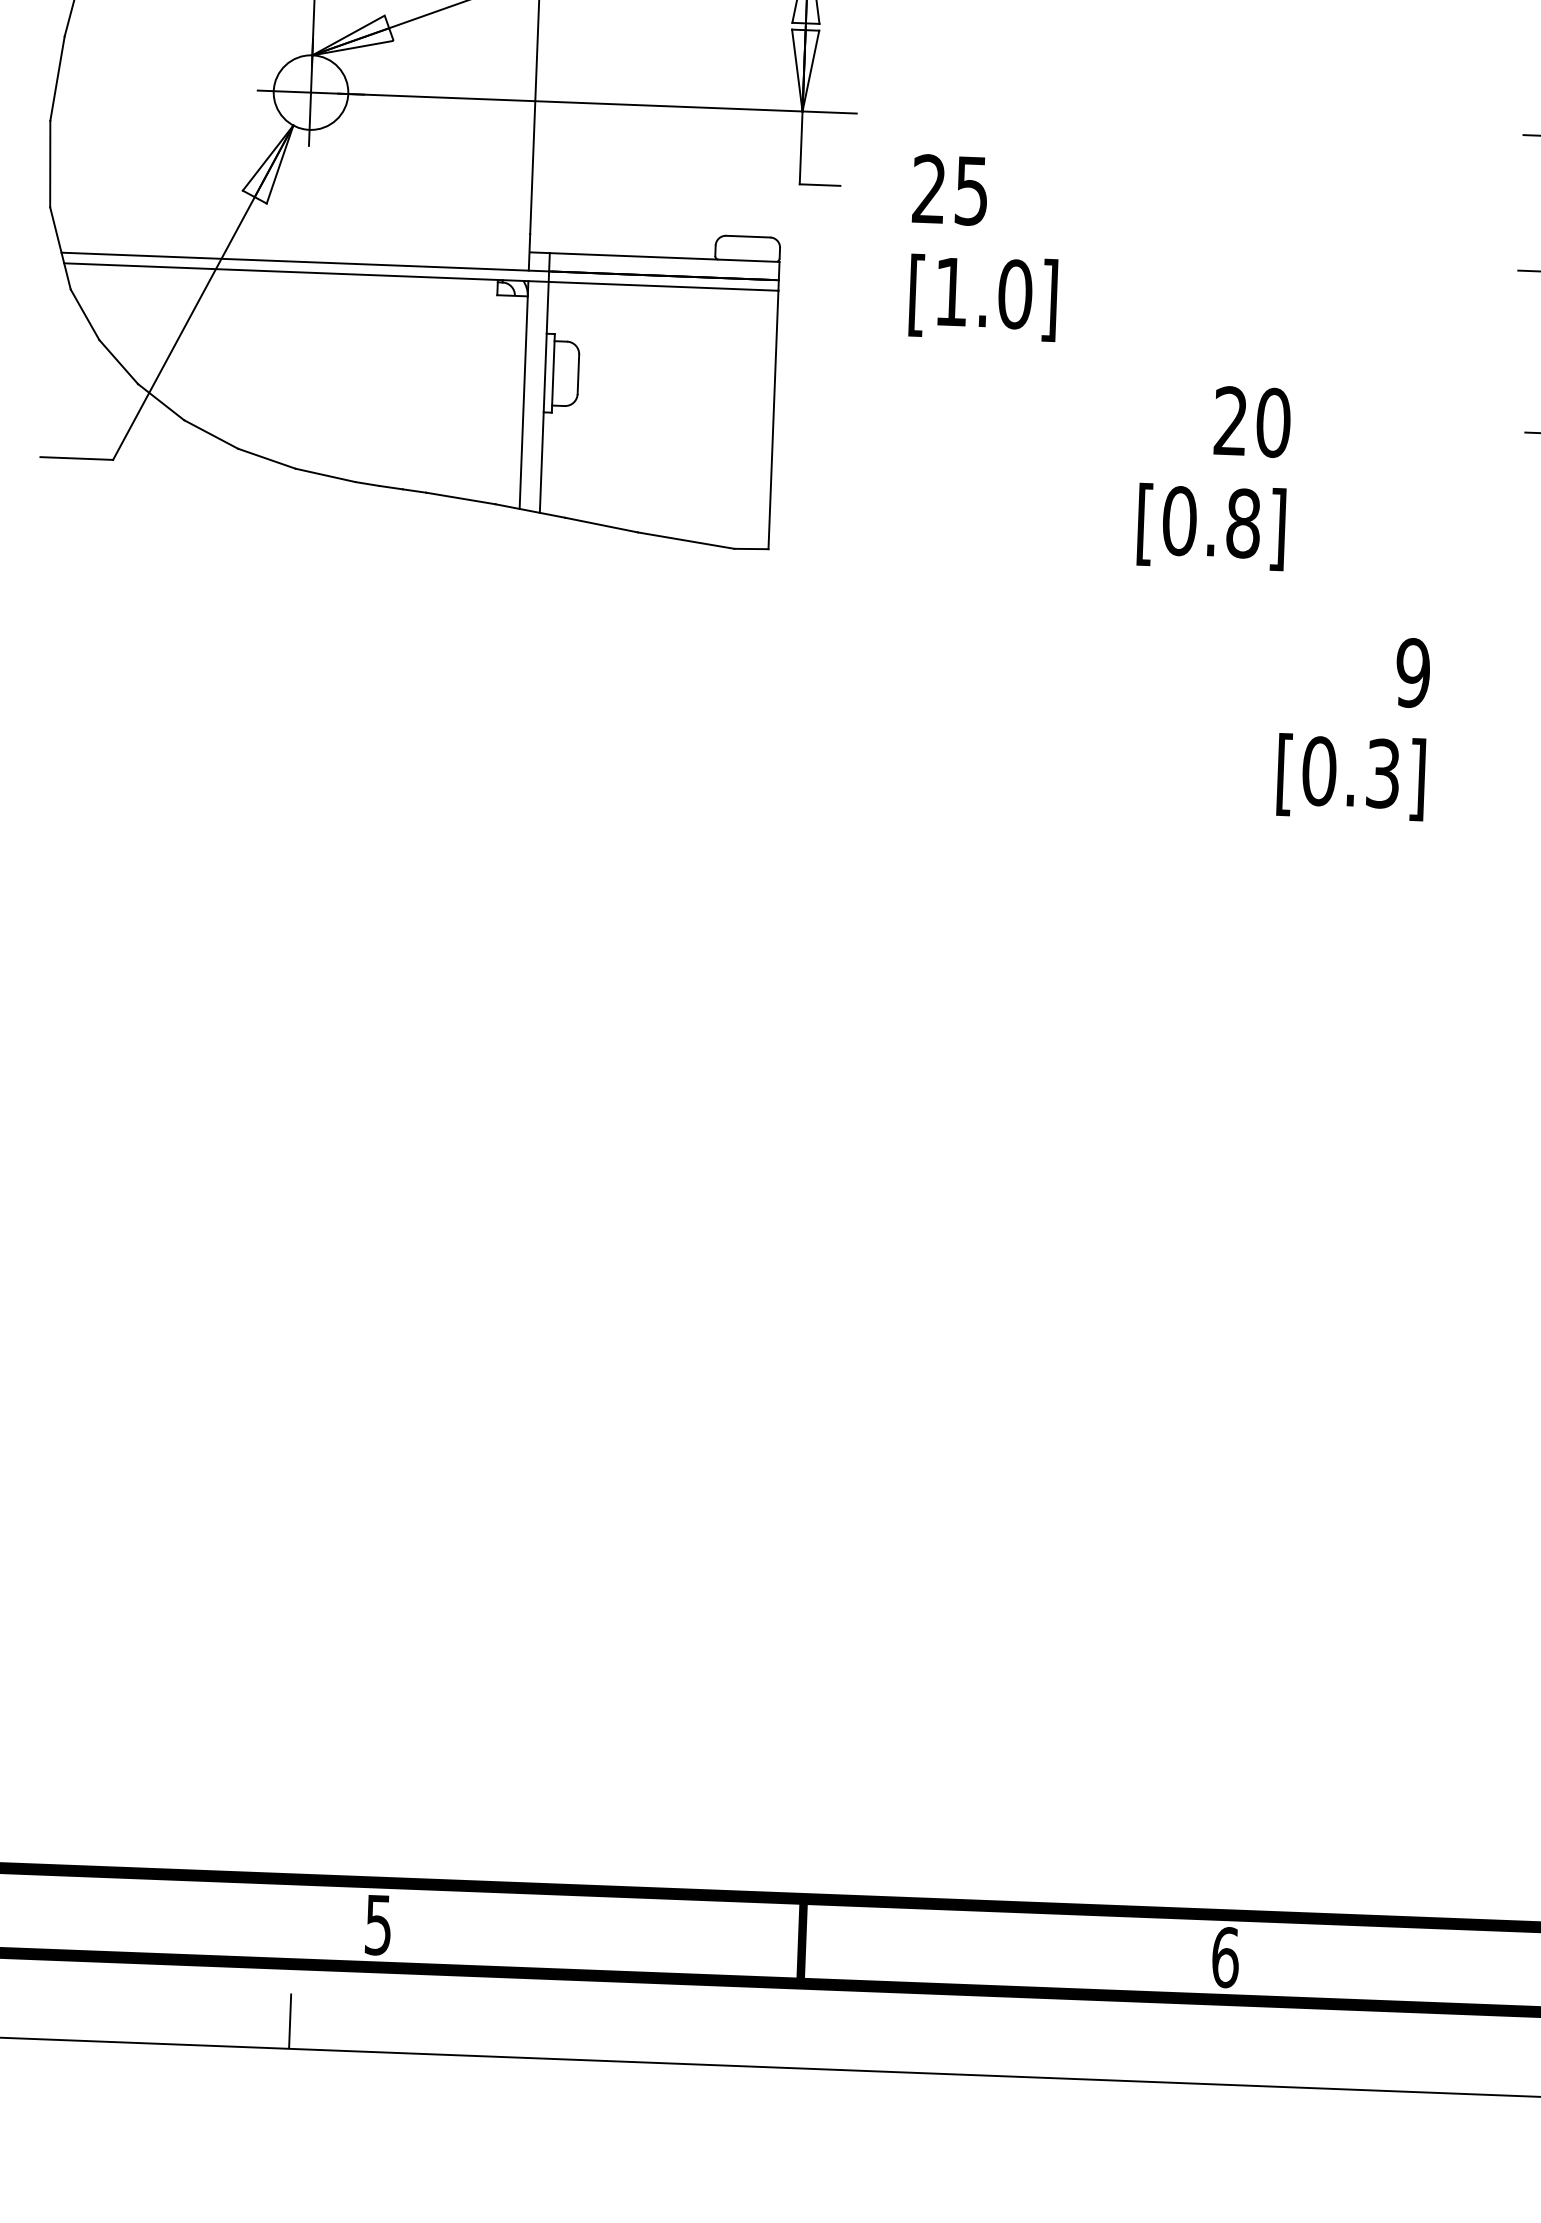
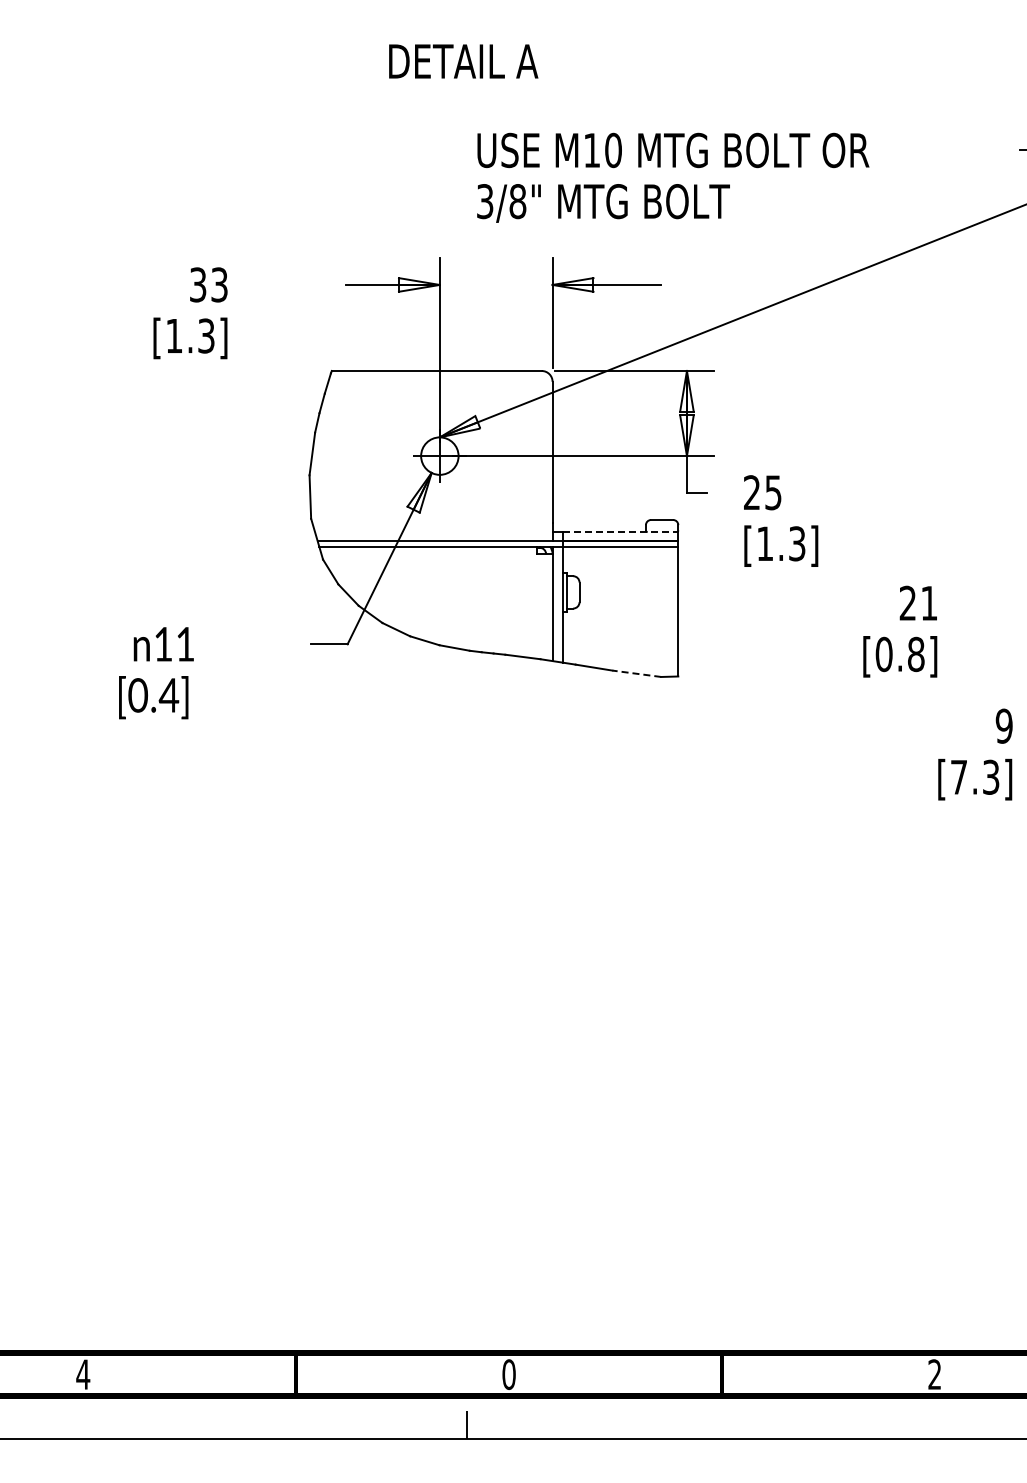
line: (664, 258) -> (620, 532), solid -> dashed
text: (1015, 293) -> (797, 543), [1.0] -> [1.3]
text: (1273, 421) -> (929, 602), 20 -> 21
line: (685, 540) -> (636, 673), solid -> dashed
text: (1318, 769) -> (958, 776), [0.3] -> [7.3]
text: (377, 1924) -> (508, 1374), 5 -> 0
text: (1224, 1957) -> (934, 1374), 6 -> 2

